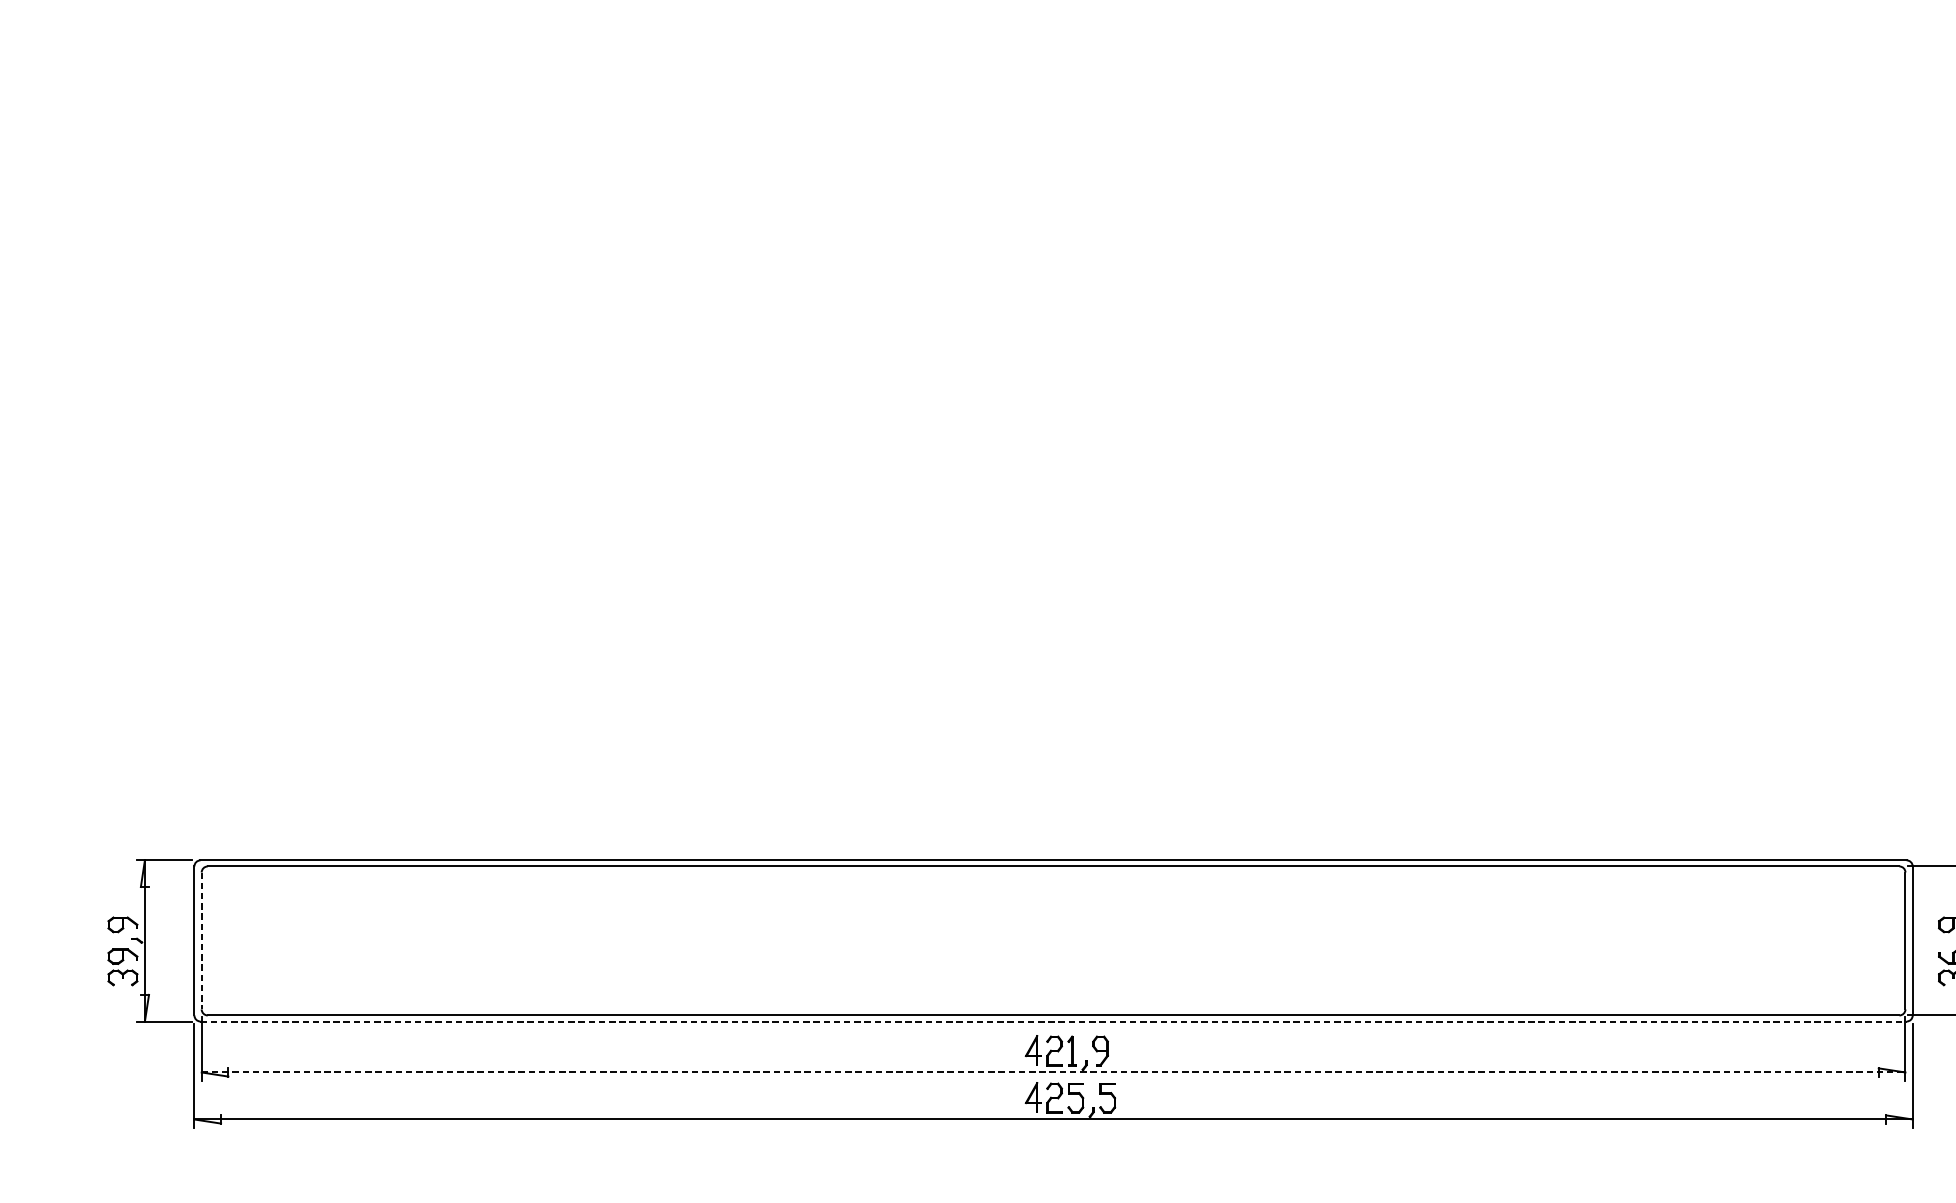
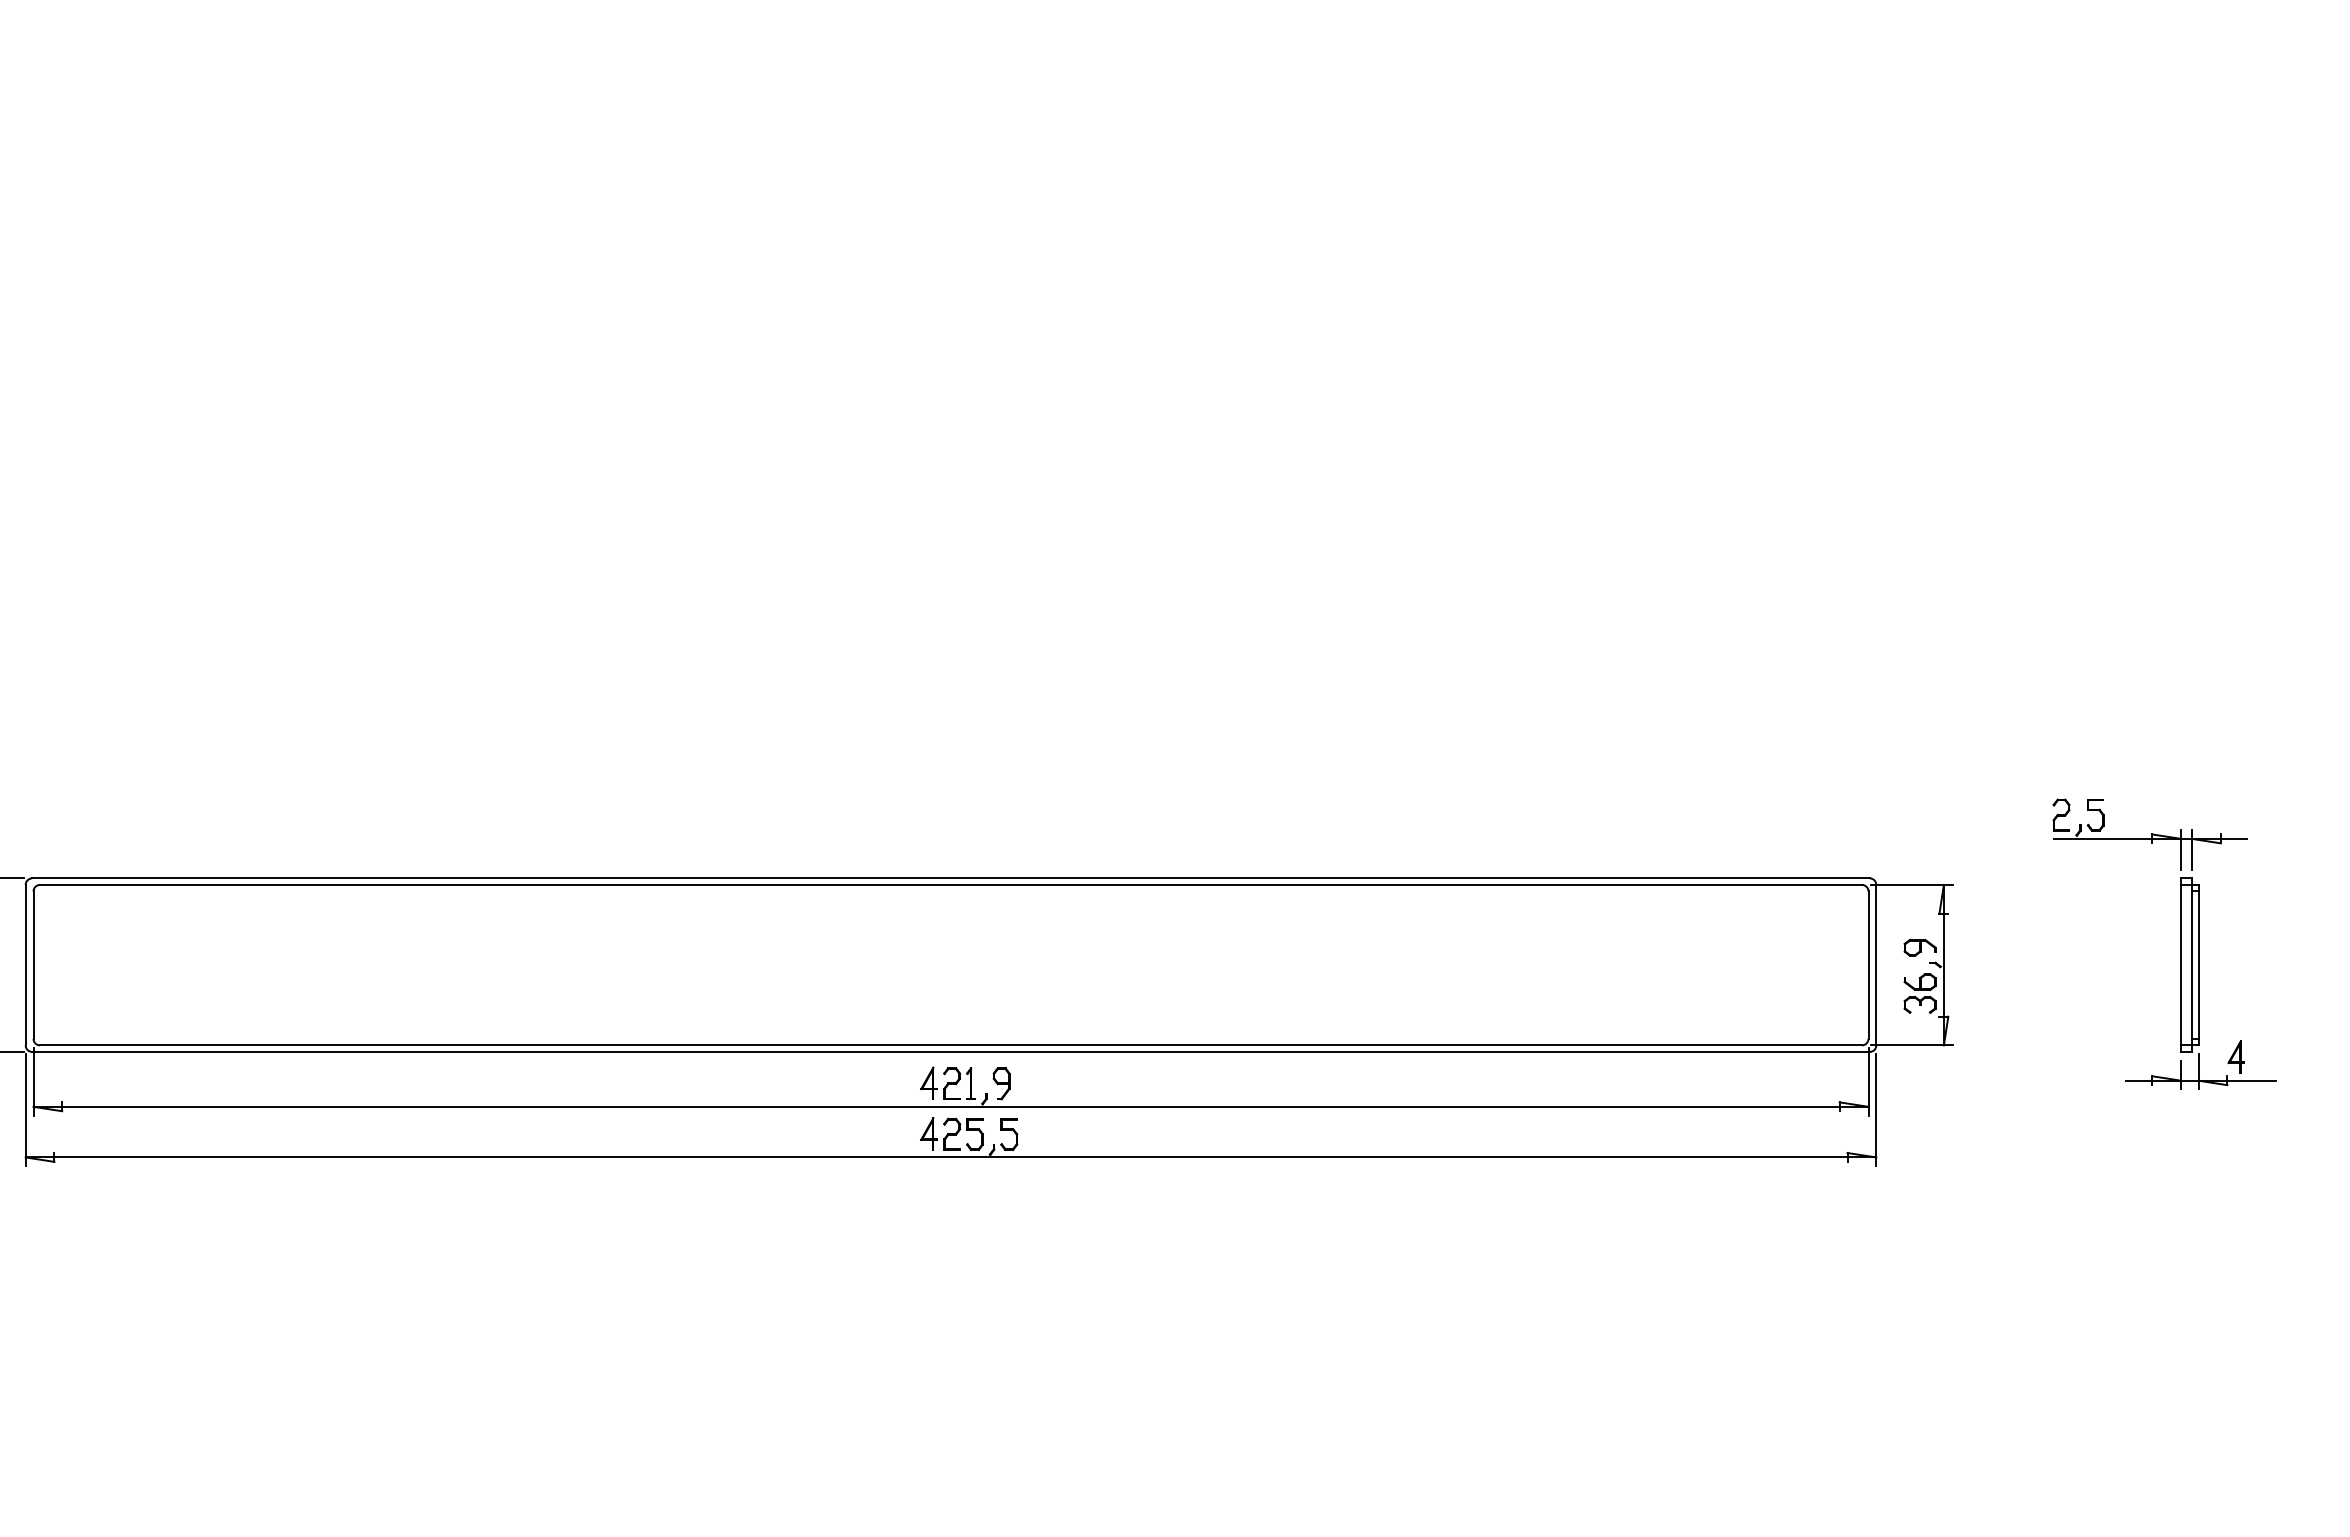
line: (201, 941) -> (33, 965), dashed -> solid
line: (1054, 1021) -> (951, 1051), dashed -> solid
line: (1054, 1072) -> (951, 1106), dashed -> solid

